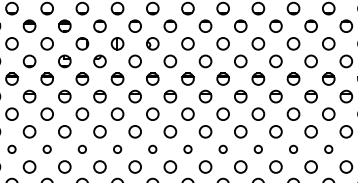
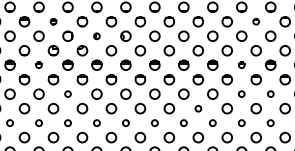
part: (64, 25) -> (53, 21), size x0.6
circle: (310, 25) -> (255, 21), size x0.6
part: (117, 43) -> (96, 35), size x0.6
part: (46, 78) -> (38, 64), size x0.6
part: (293, 78) -> (241, 64), size x0.6
circle: (82, 113) -> (68, 93), size x0.6
circle: (293, 113) -> (241, 93), size x0.6
circle: (328, 113) -> (270, 93), size x0.6
circle: (240, 131) -> (198, 108), size x0.6

